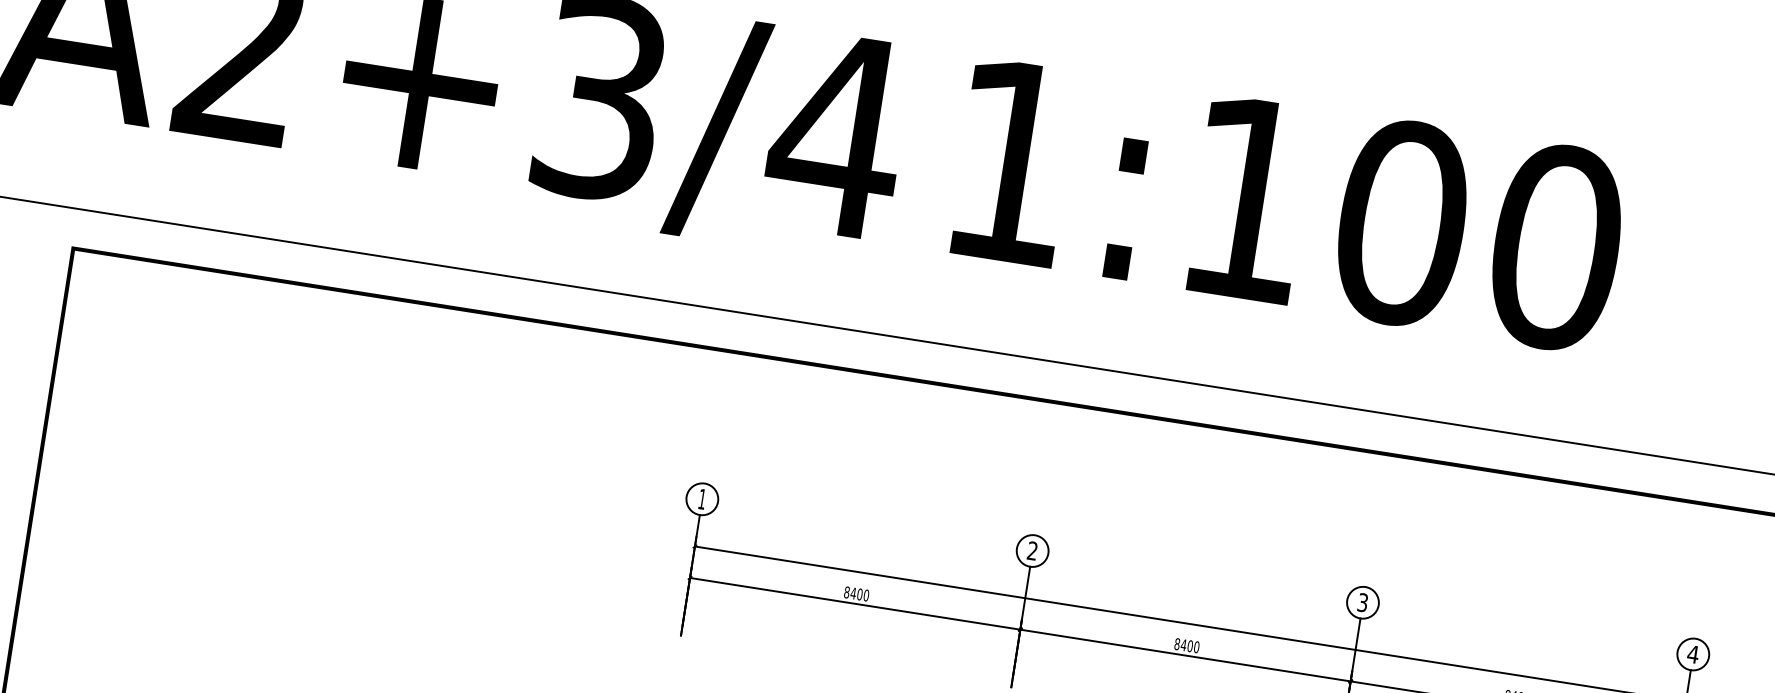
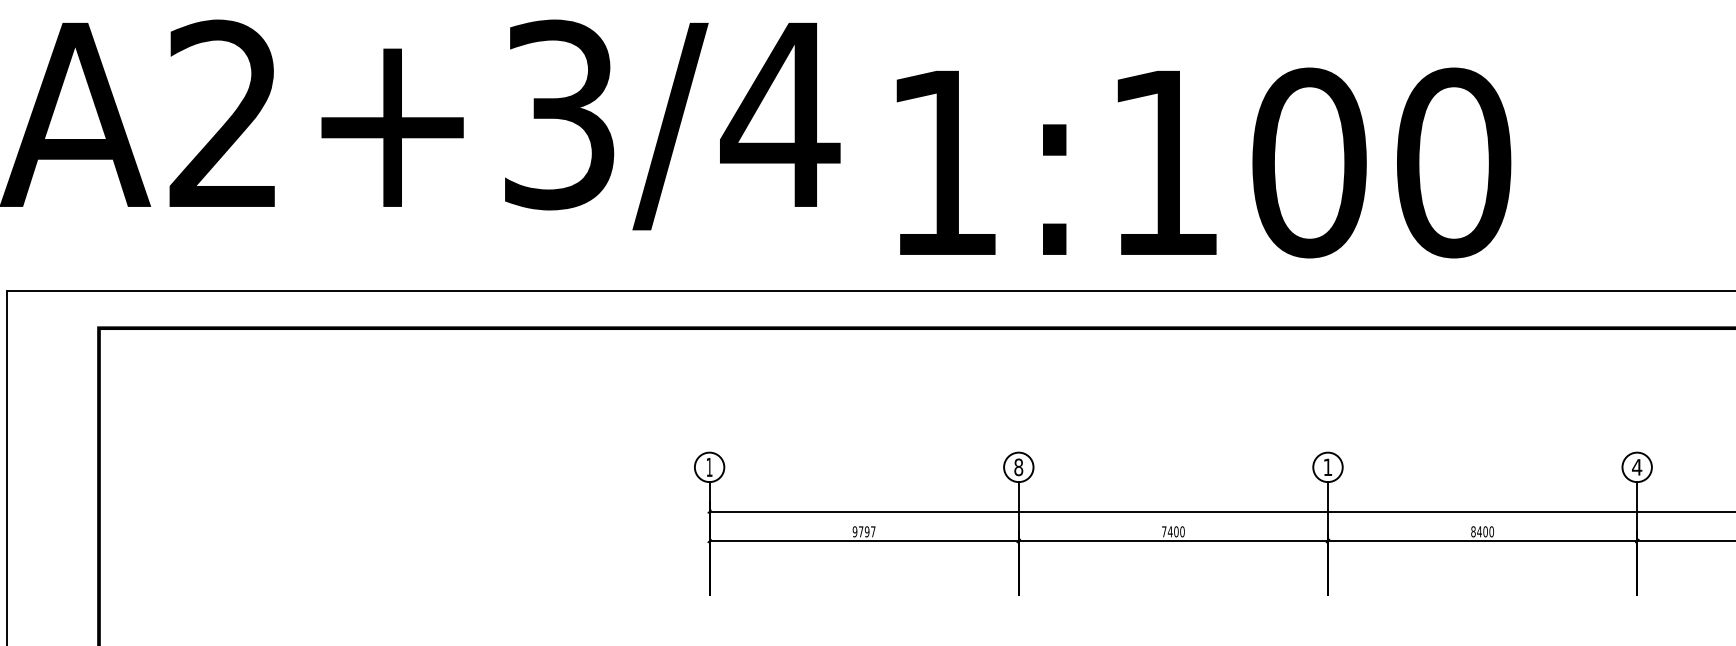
text: (1289, 204) -> (1203, 162), moved
text: (1032, 551) -> (1018, 467), 2 -> 8
text: (856, 593) -> (863, 531), 8400 -> 9797
text: (1362, 602) -> (1327, 467), 3 -> 1
text: (1177, 643) -> (1164, 531), 8400 -> 7400

